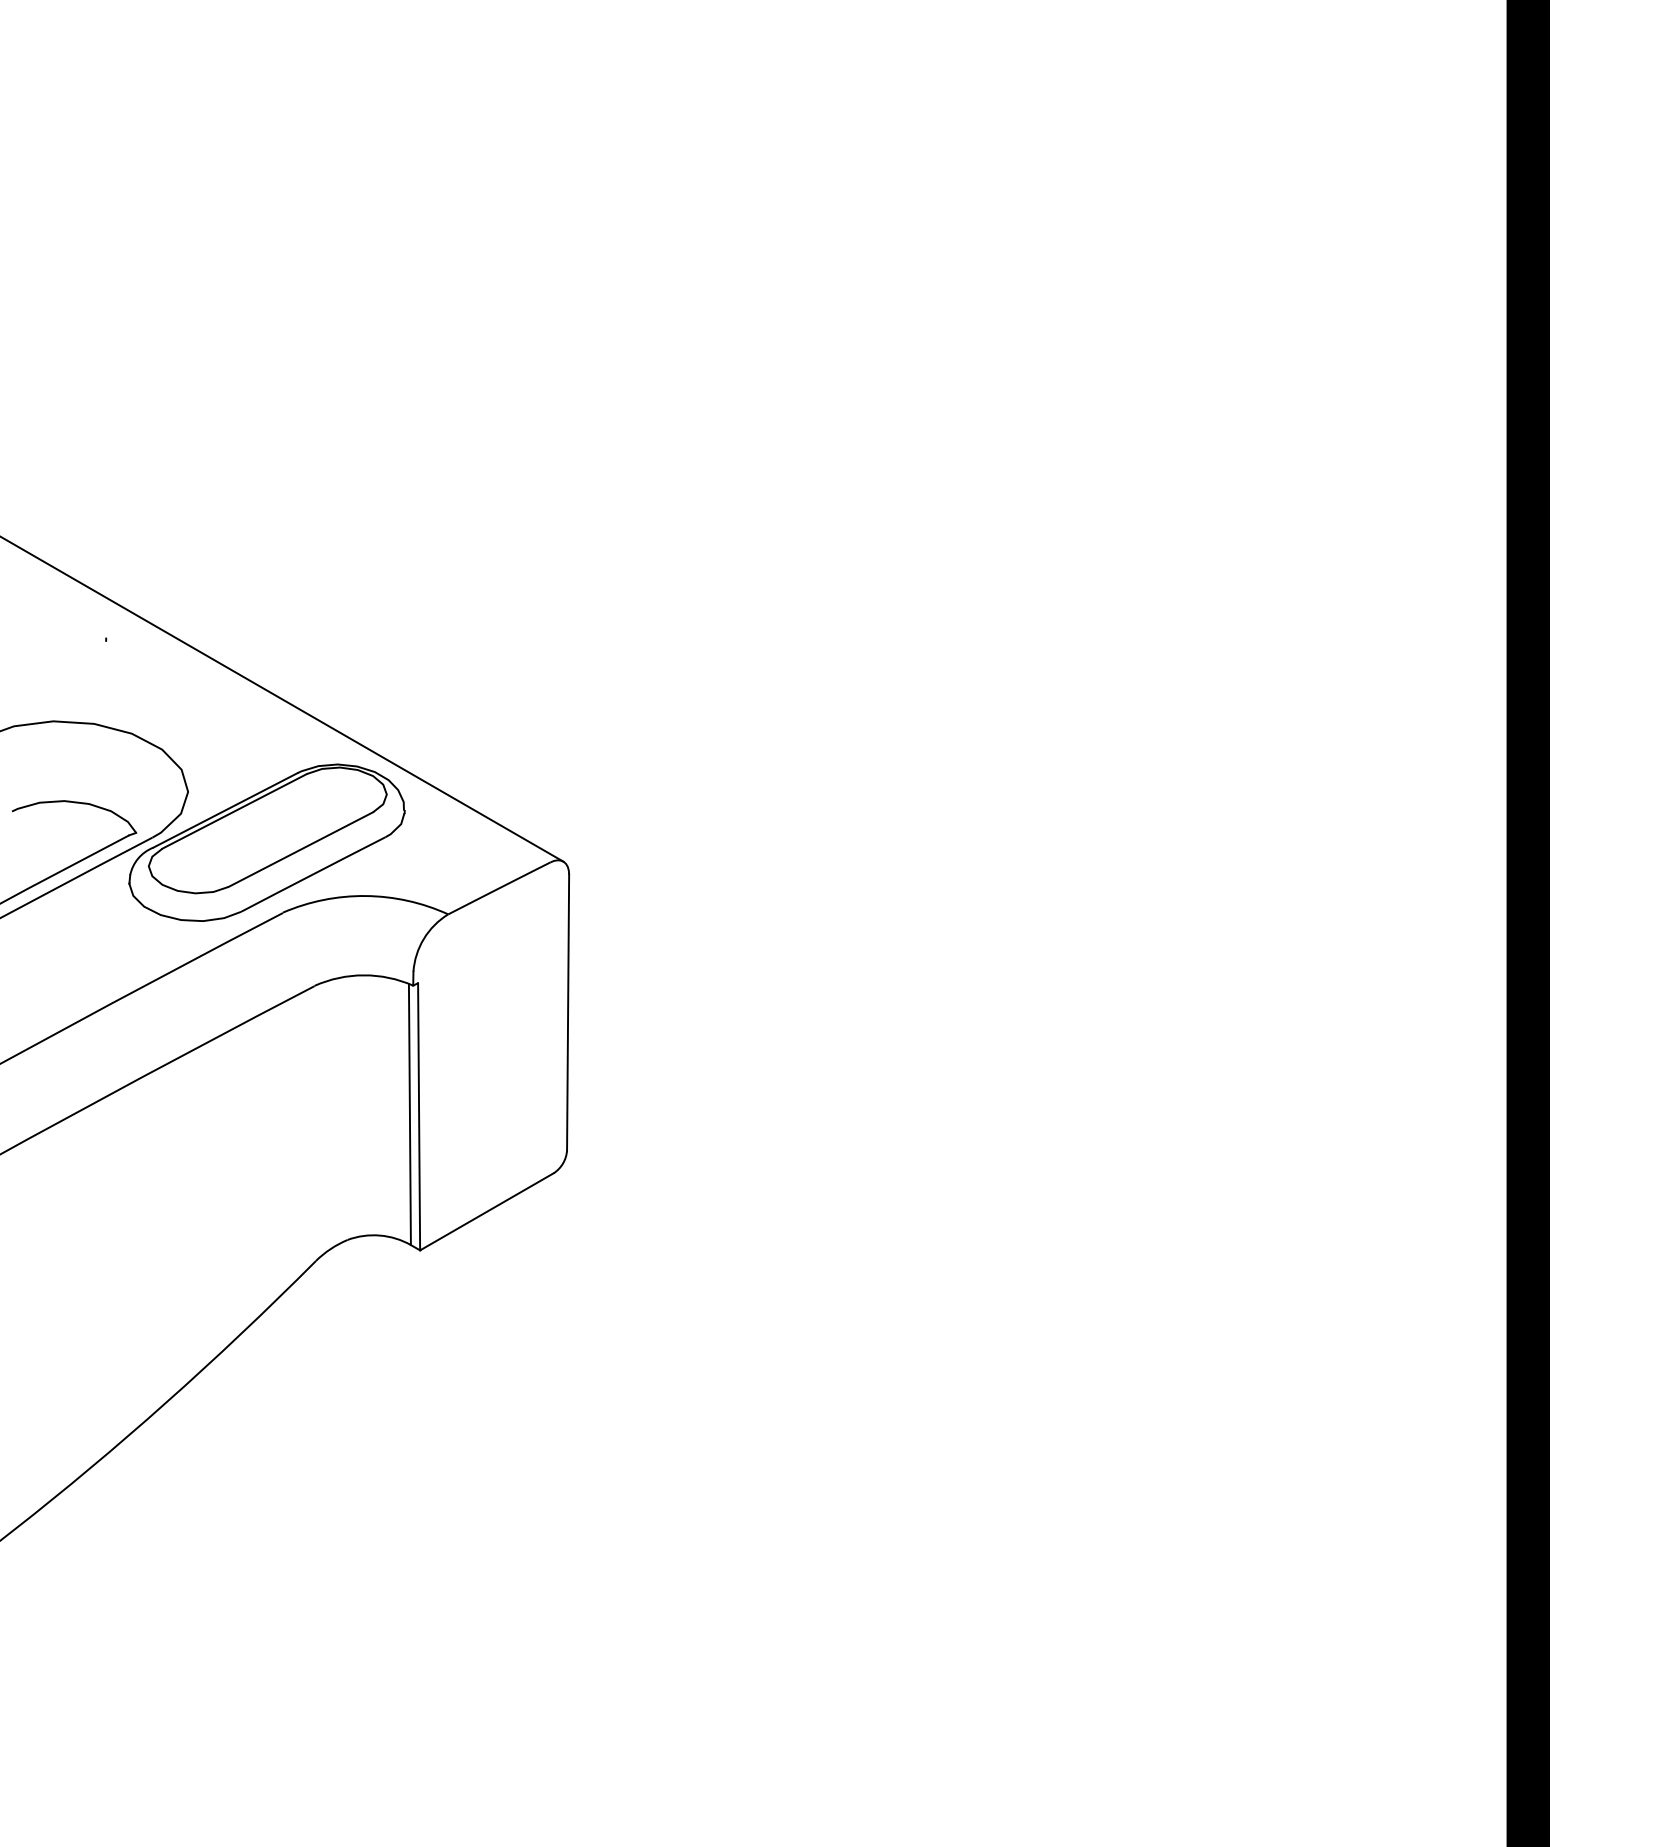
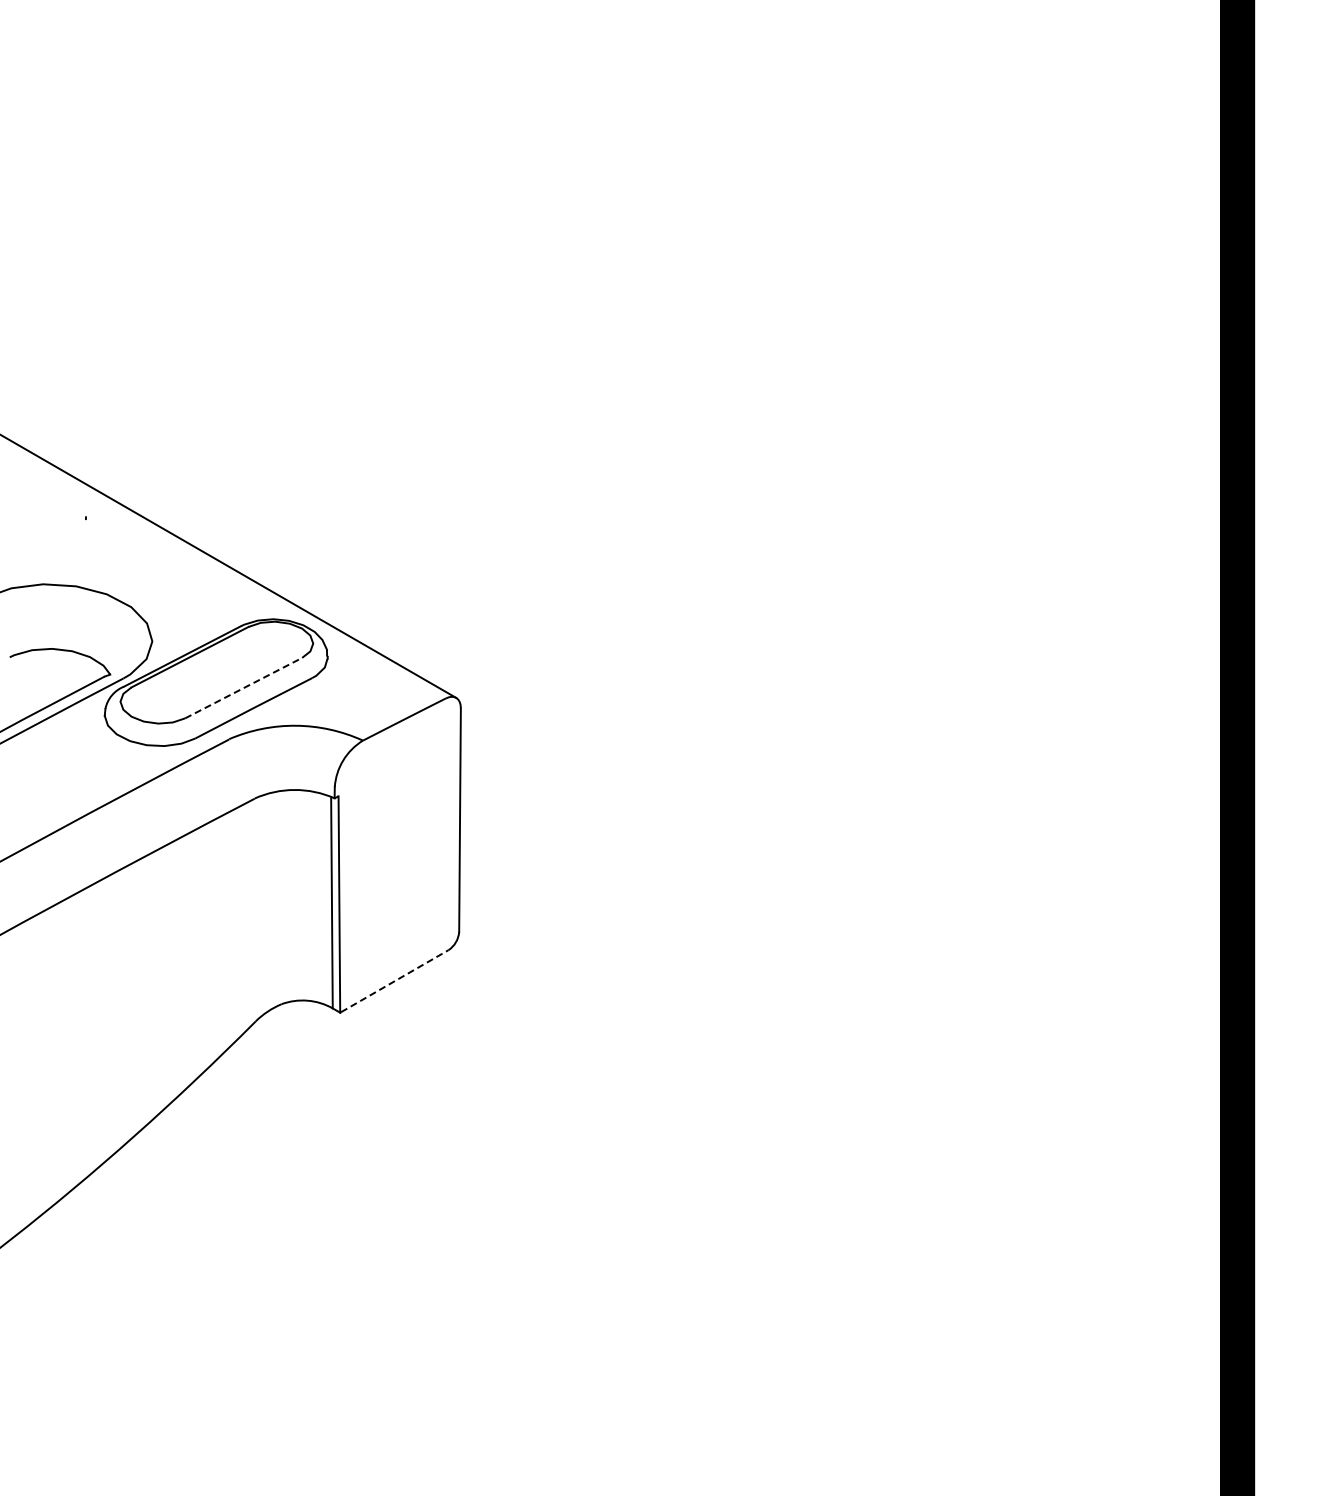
line: (300, 850) -> (243, 688), solid -> dashed
line: (487, 1211) -> (394, 981), solid -> dashed

